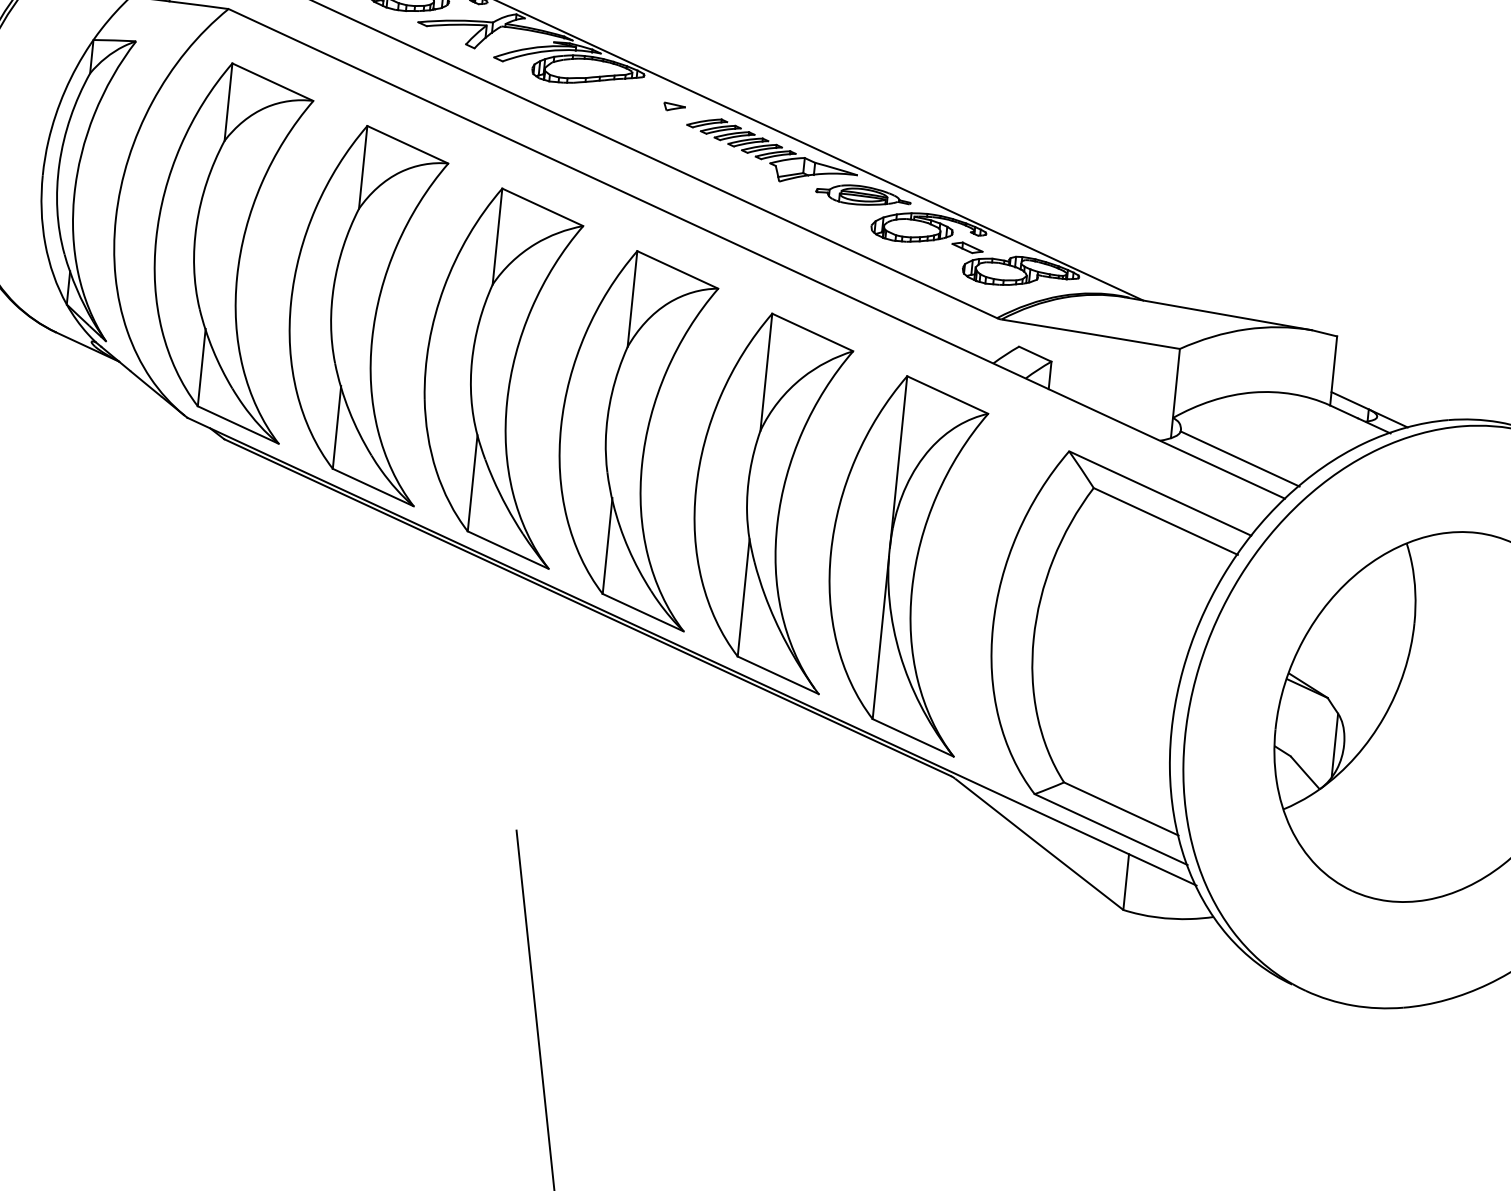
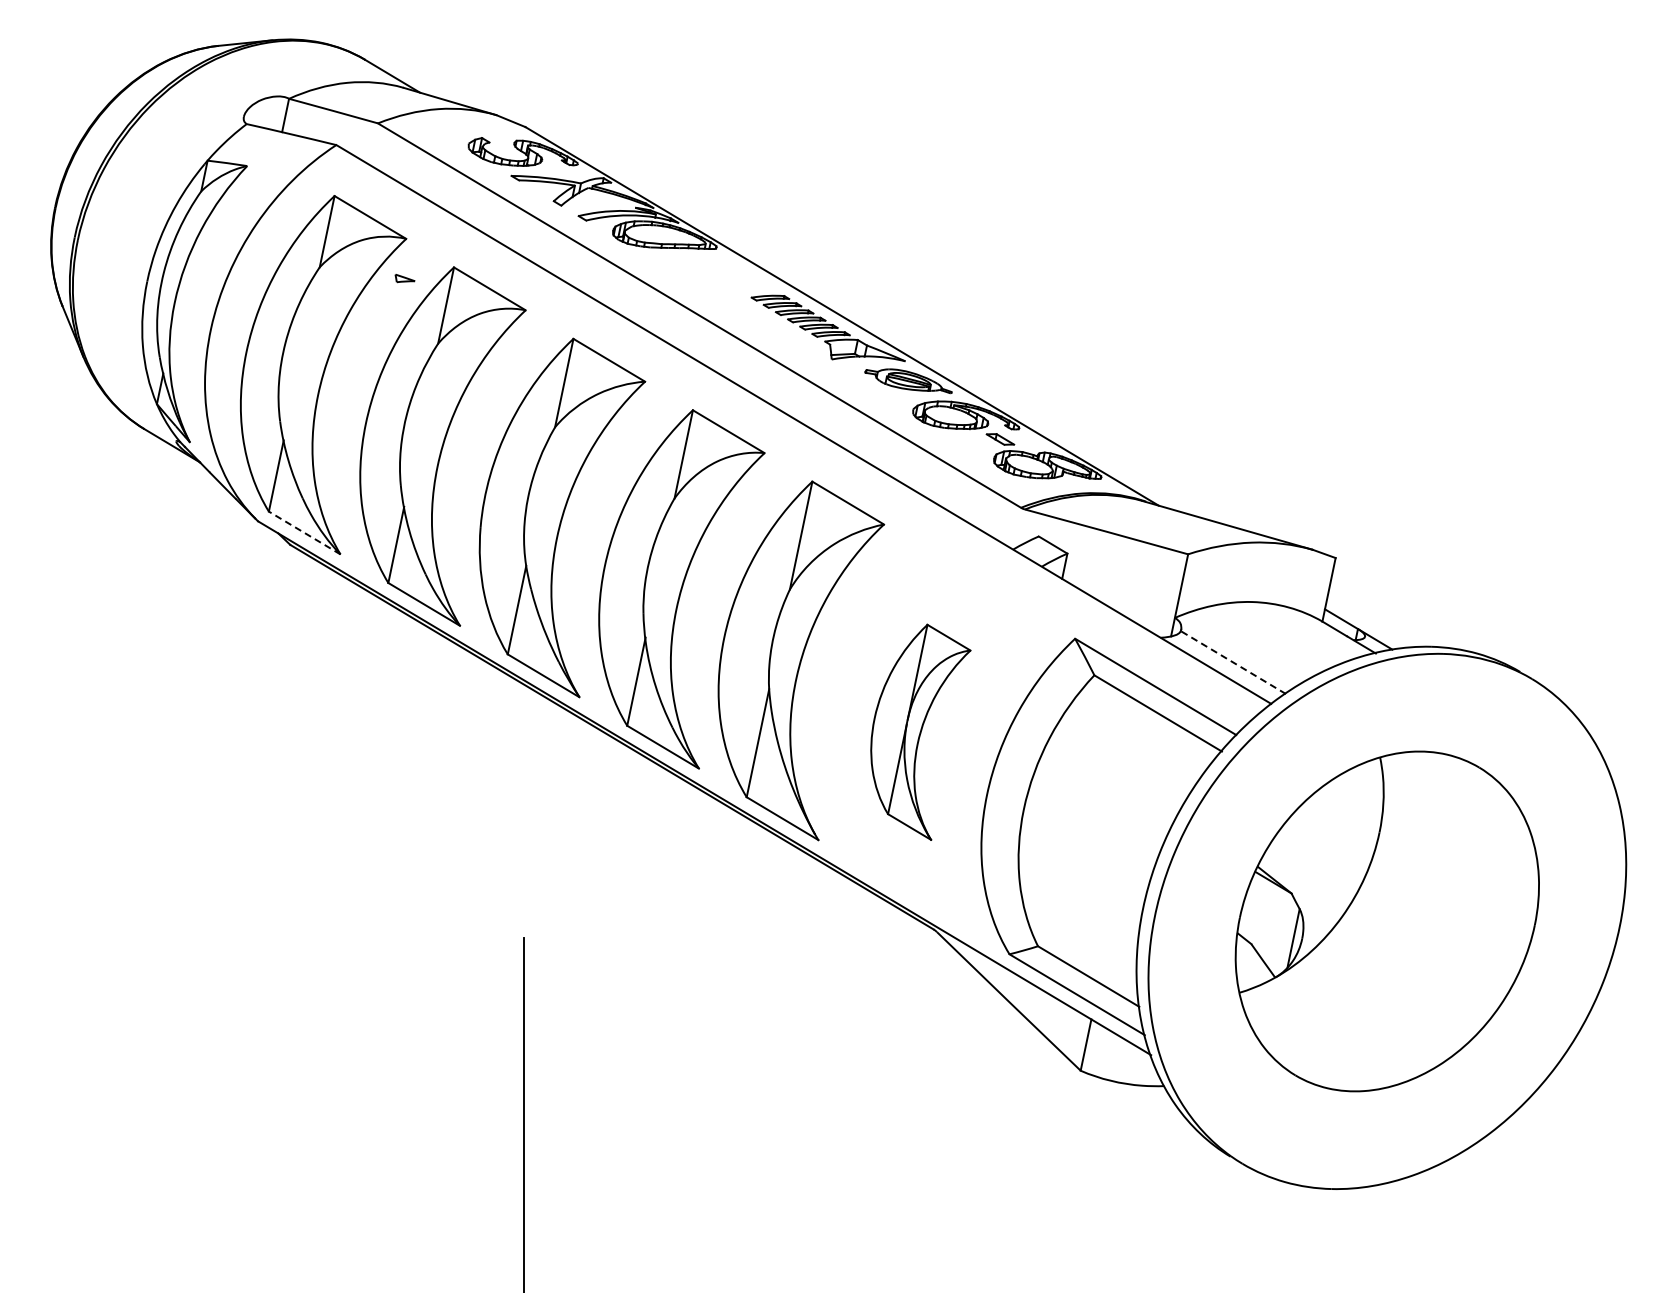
part: (674, 105) -> (404, 278), moved
line: (238, 425) -> (304, 533), solid -> dashed
line: (1240, 458) -> (1233, 662), solid -> dashed
part: (915, 568) -> (920, 732), size x0.6

